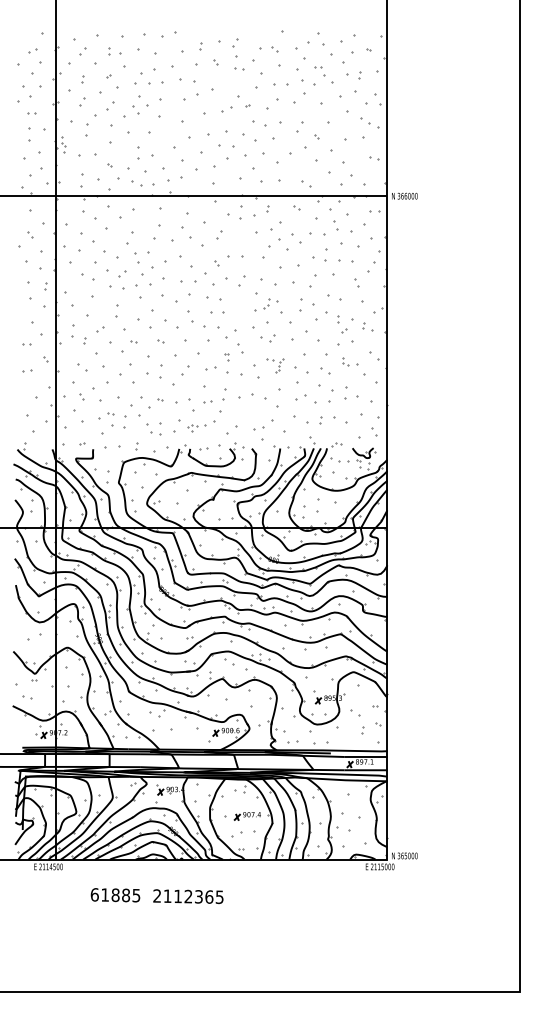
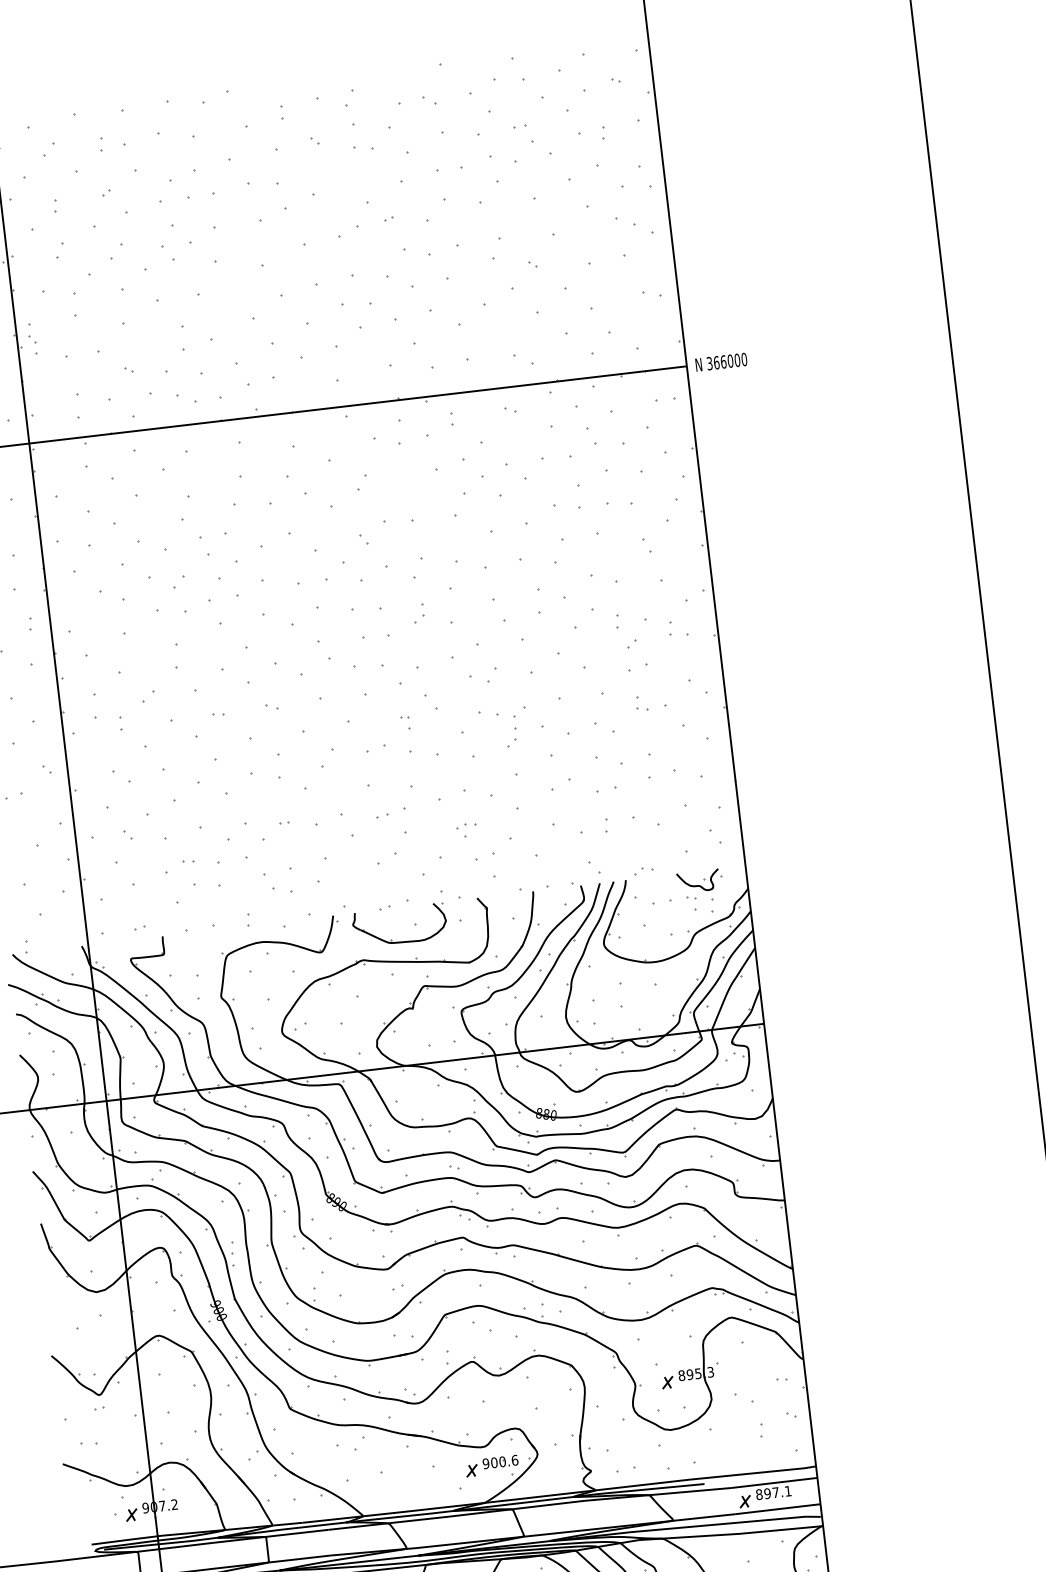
part: (266, 303) -> (418, 613), moved
part: (345, 343) -> (638, 668), size x0.62
part: (275, 365) -> (504, 727), size x1.43
part: (214, 401) -> (391, 813), size x0.71
part: (322, 402) -> (606, 790), size x0.62
part: (192, 428) -> (466, 830), moved
part: (210, 447) -> (394, 905), size x0.71

